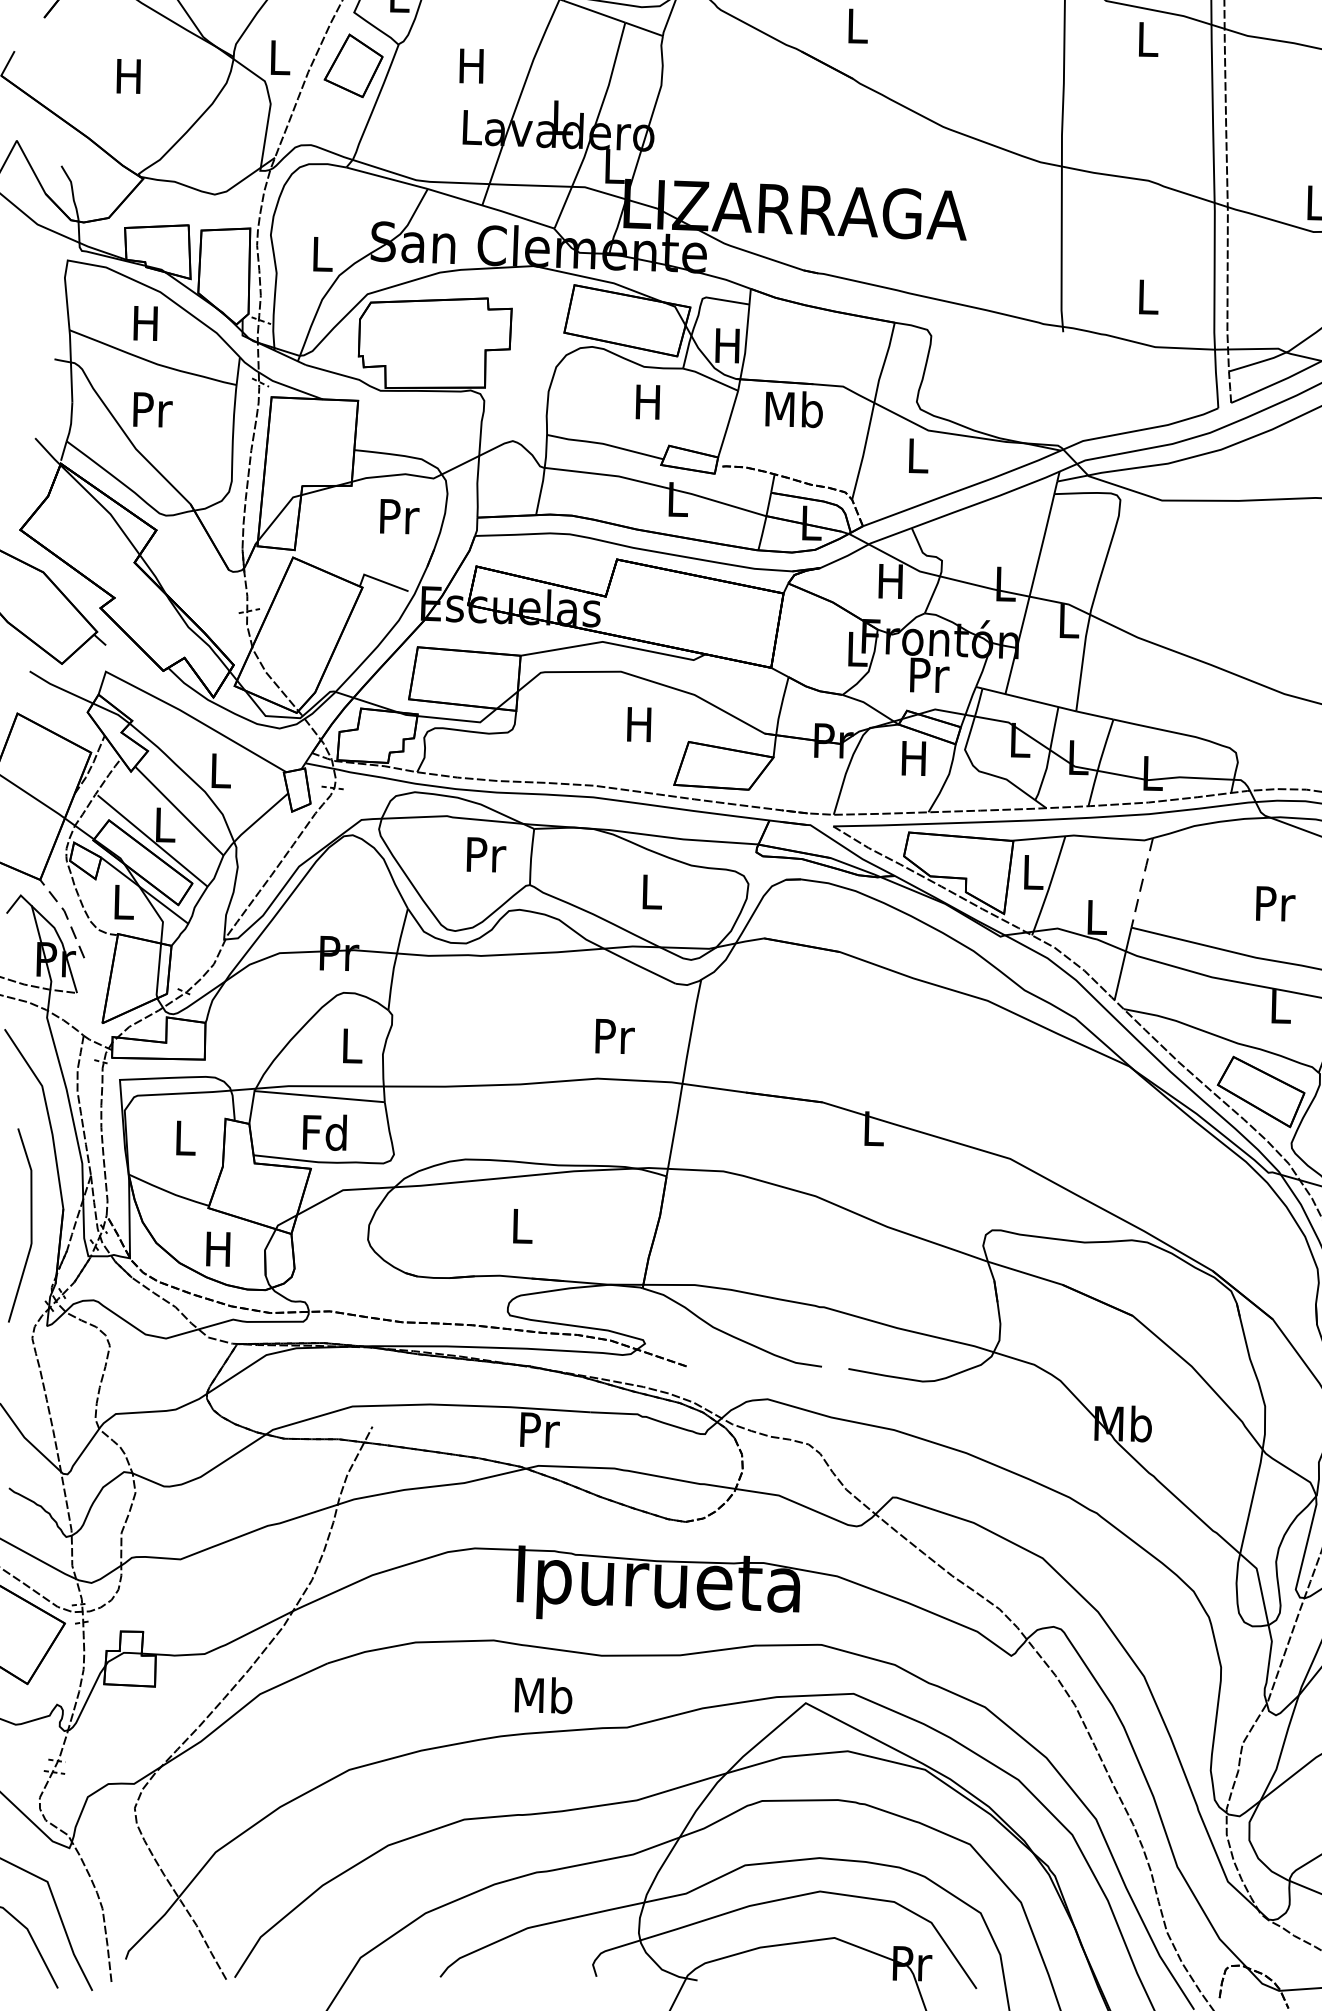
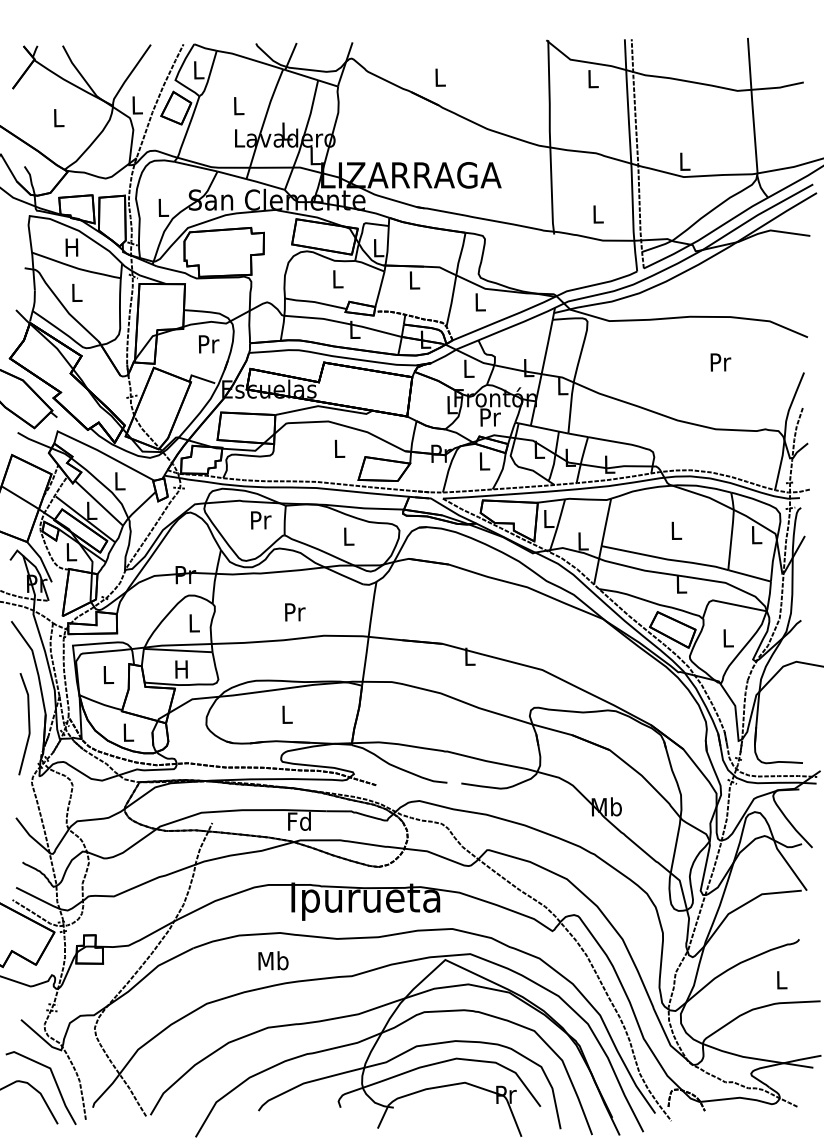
text: (470, 66) -> (237, 106), H -> L
text: (129, 77) -> (58, 118), H -> L
text: (726, 346) -> (377, 248), H -> L
text: (648, 402) -> (337, 279), H -> L
text: (794, 407) -> (414, 279), Mb -> L
text: (153, 409) -> (77, 292), Pr -> L
text: (890, 580) -> (468, 368), H -> L
text: (638, 723) -> (338, 448), H -> L
text: (912, 758) -> (483, 461), H -> L
line: (1142, 884) -> (606, 523), dashed -> solid
text: (1274, 903) -> (676, 530), Pr -> L
line: (66, 914) -> (41, 559), dashed -> solid
text: (615, 1036) -> (295, 612), moved
text: (324, 1130) -> (181, 668), Fd -> H
text: (217, 1248) -> (127, 732), H -> L
text: (538, 1429) -> (299, 821), Pr -> Fd
text: (543, 1694) -> (273, 960), moved

